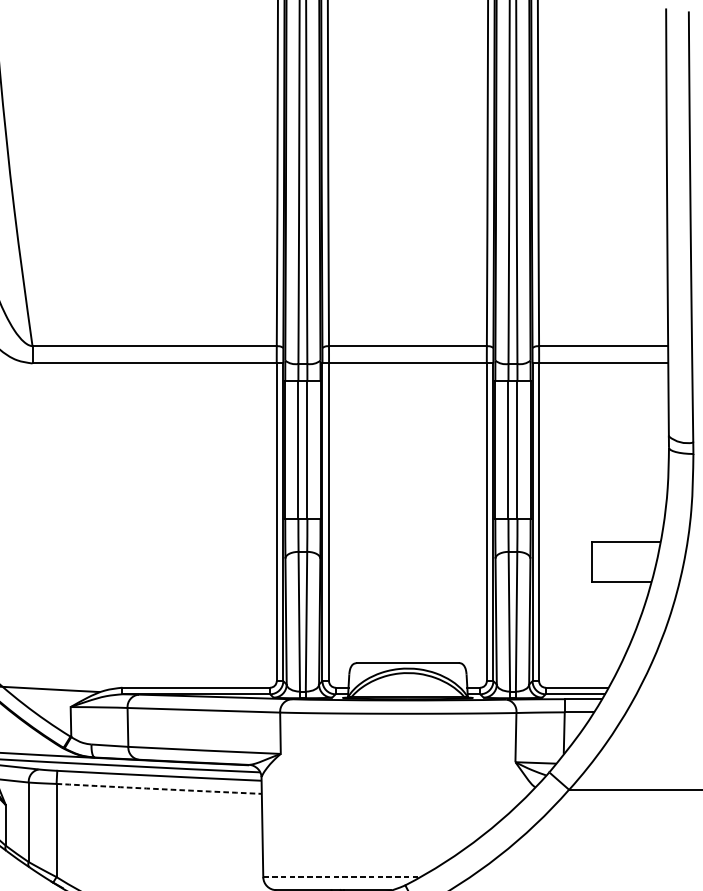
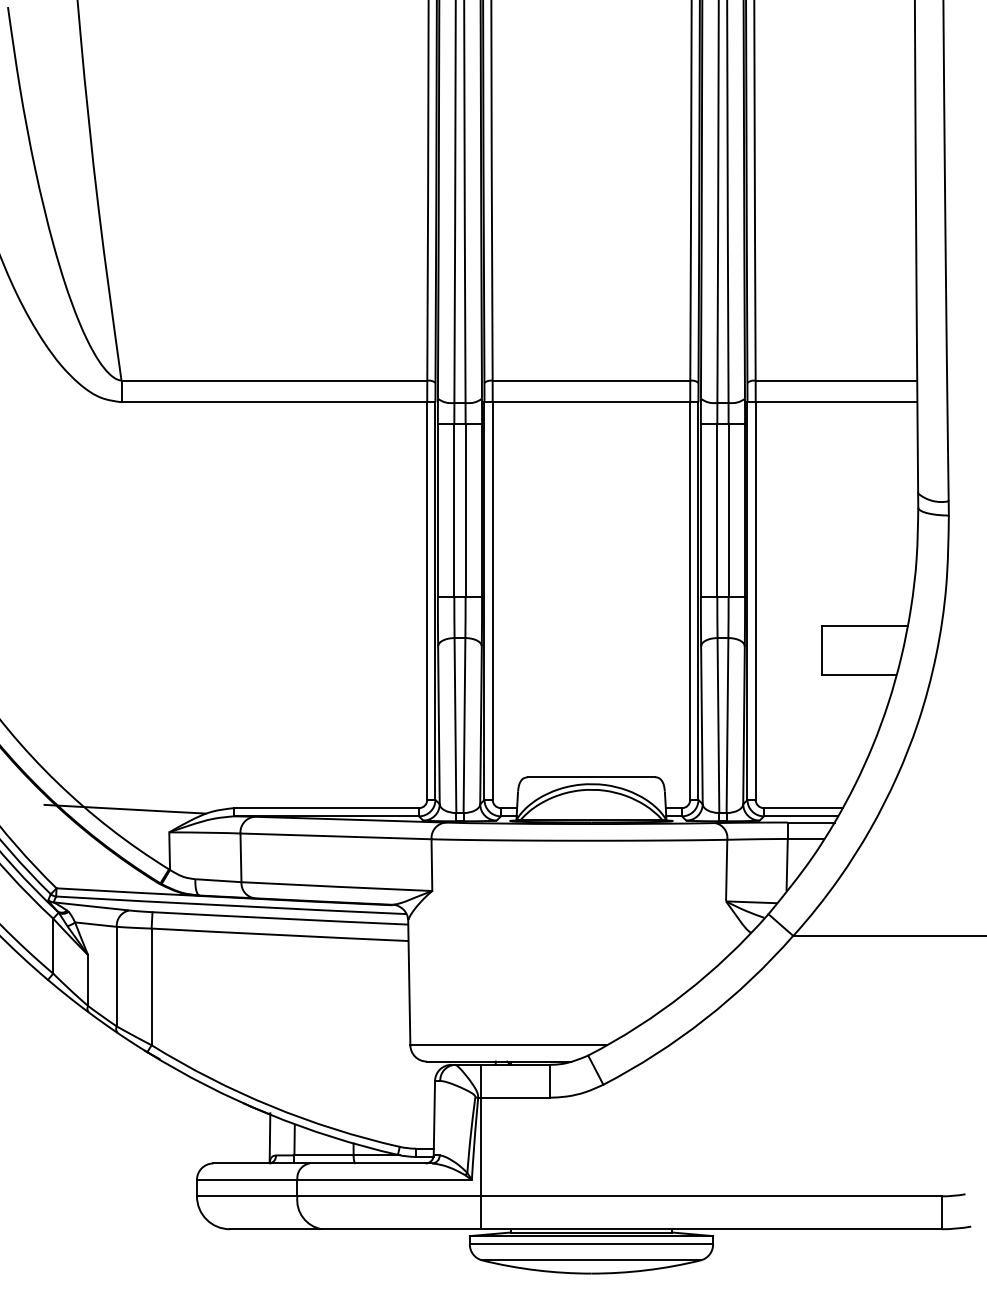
arc: (159, 789) -> (280, 935), dashed -> solid
line: (342, 877) -> (509, 1045), dashed -> solid

